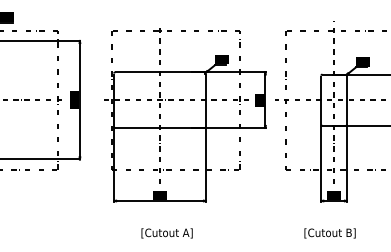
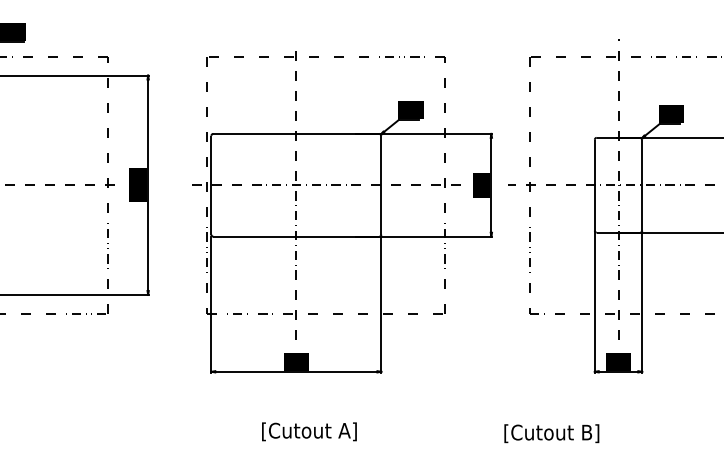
text: (329, 233) -> (550, 433), moved

